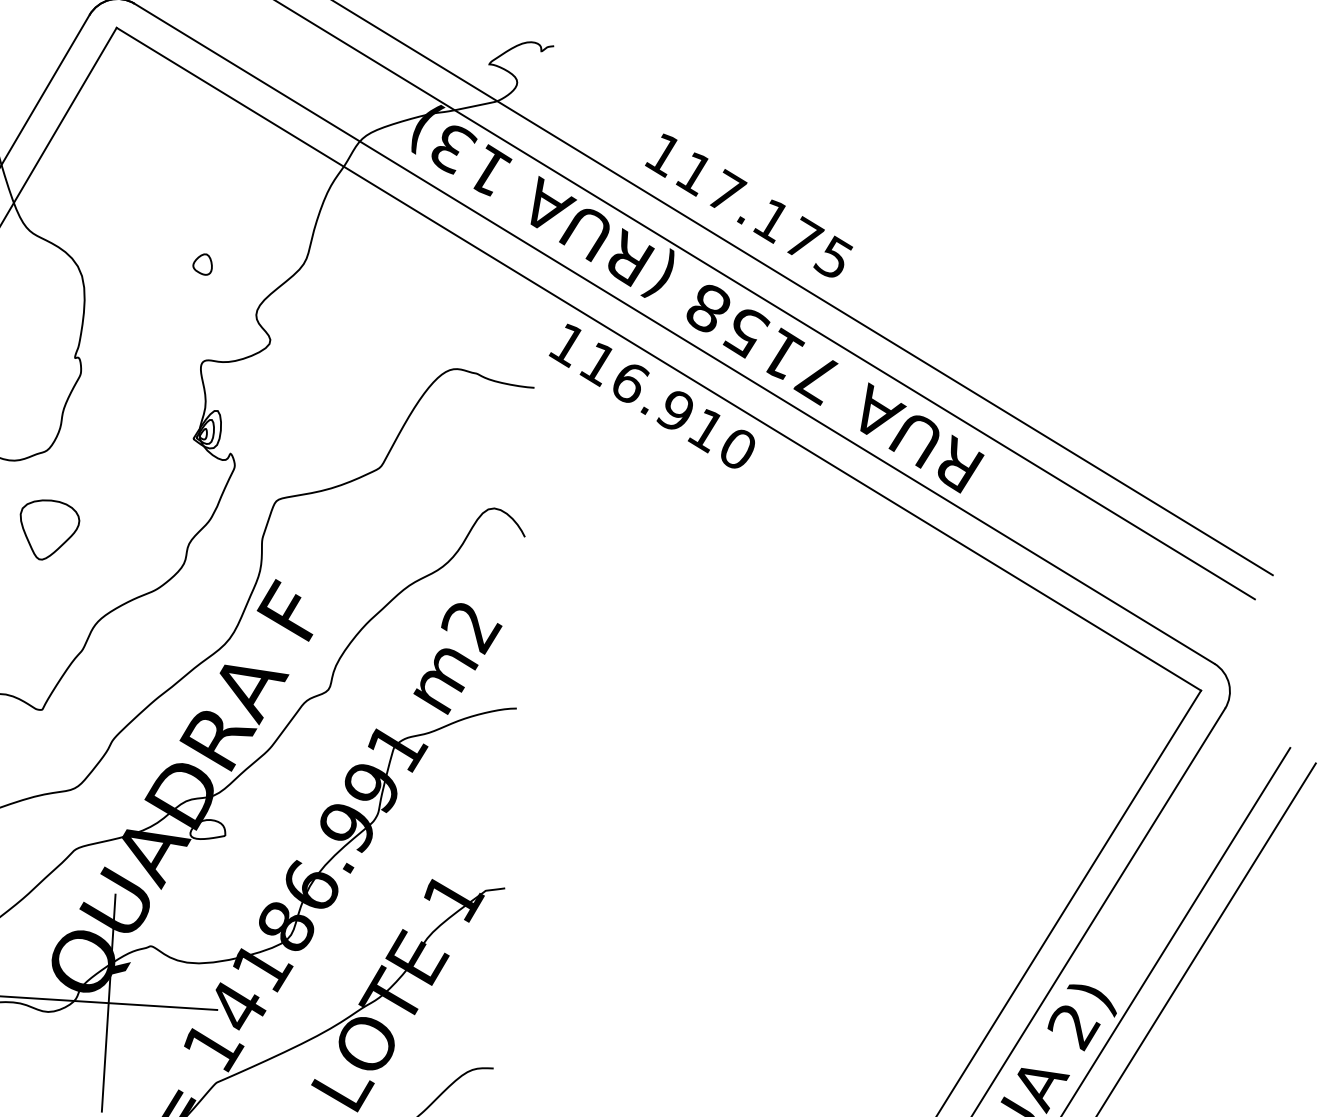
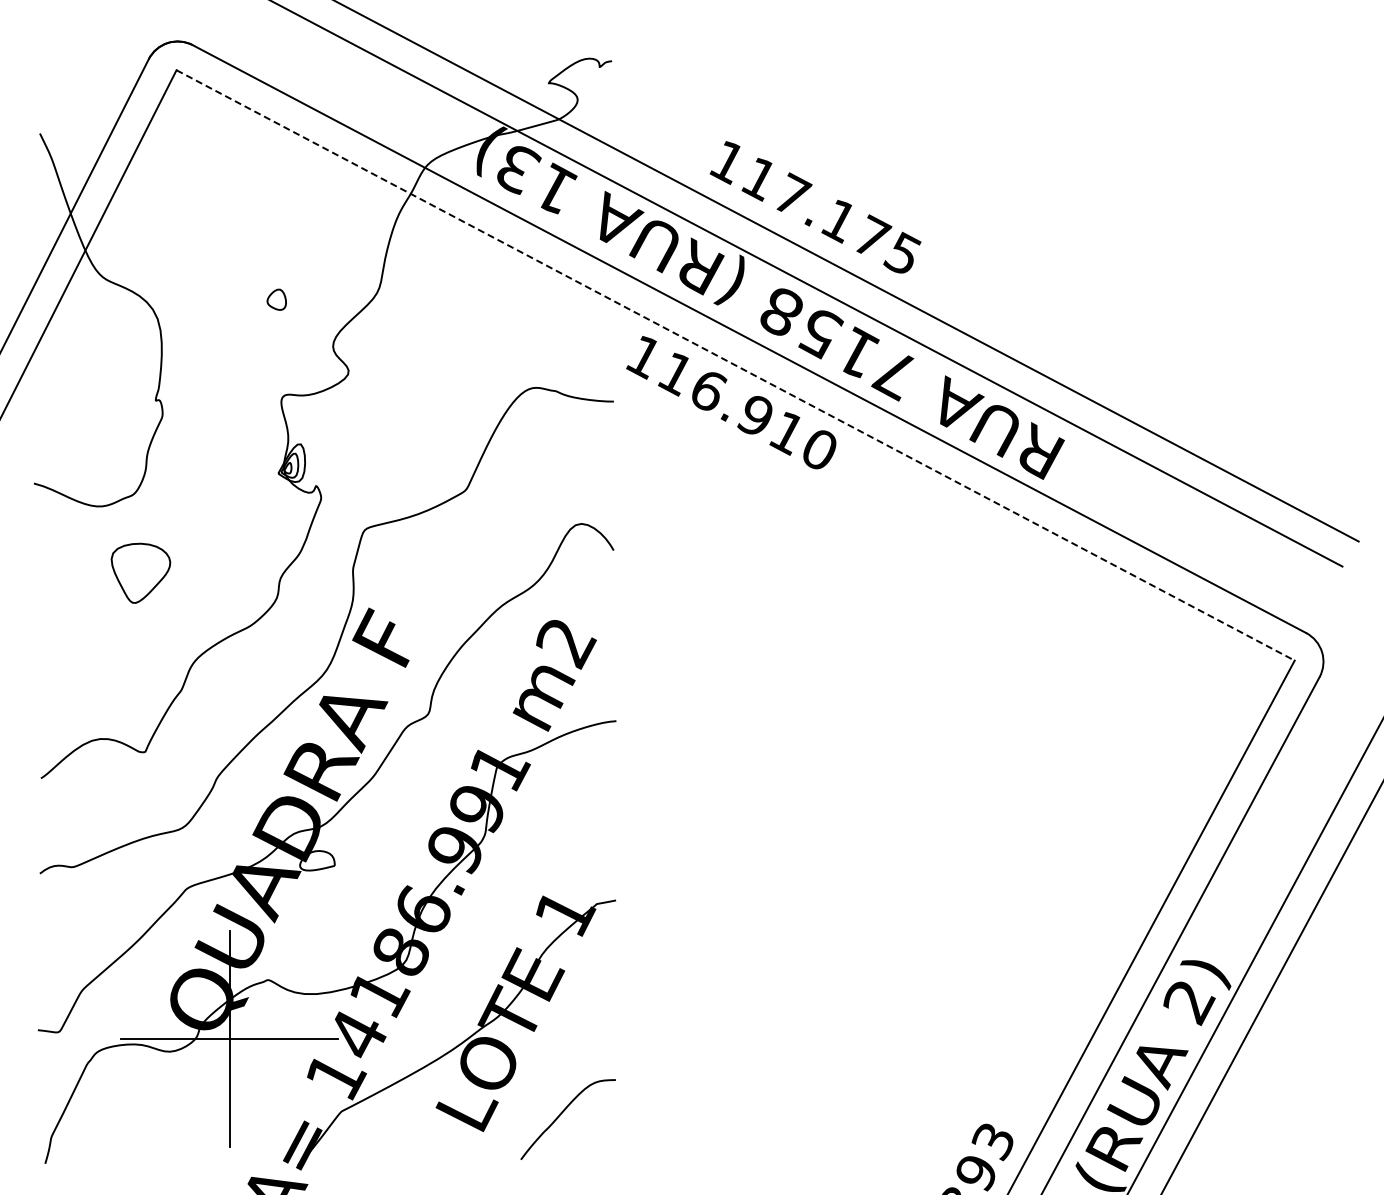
line: (659, 359) -> (736, 365), solid -> dashed

